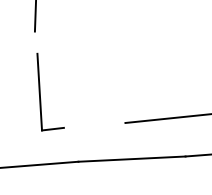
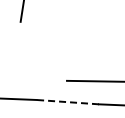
part: (48, 91) -> (24, 57), removed
line: (131, 159) -> (67, 102), solid -> dashed

